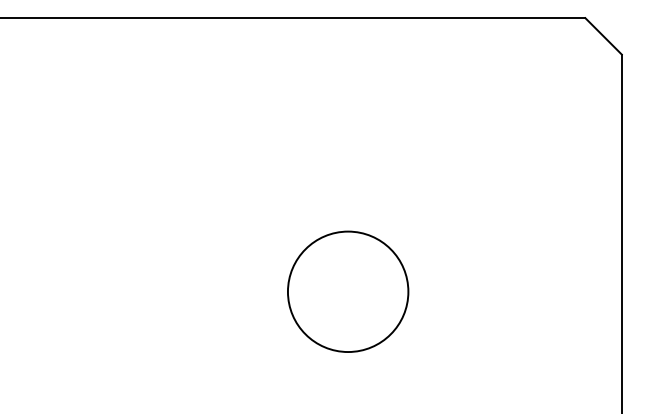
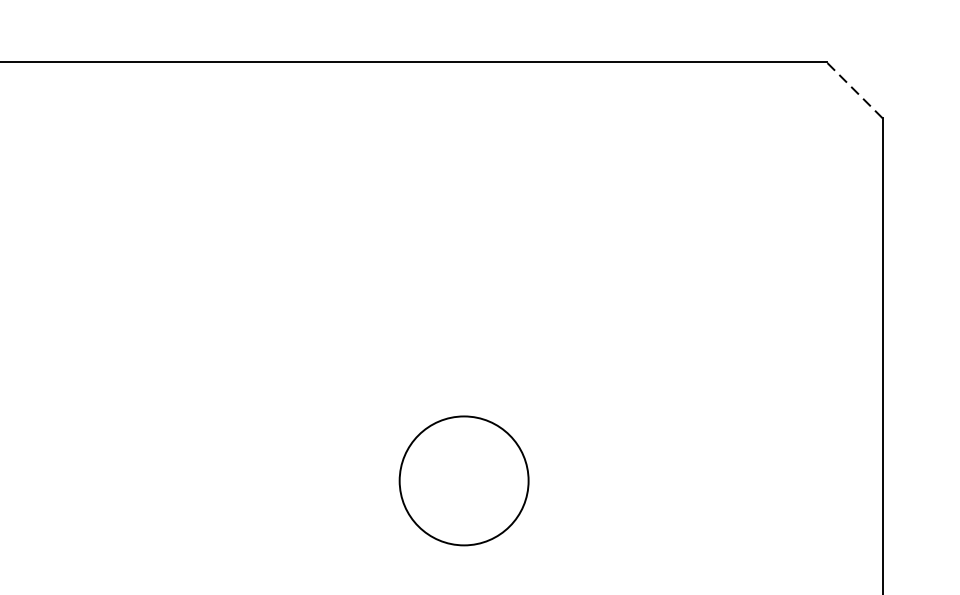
line: (603, 36) -> (854, 90), solid -> dashed
circle: (348, 291) -> (464, 480), size x0.7

